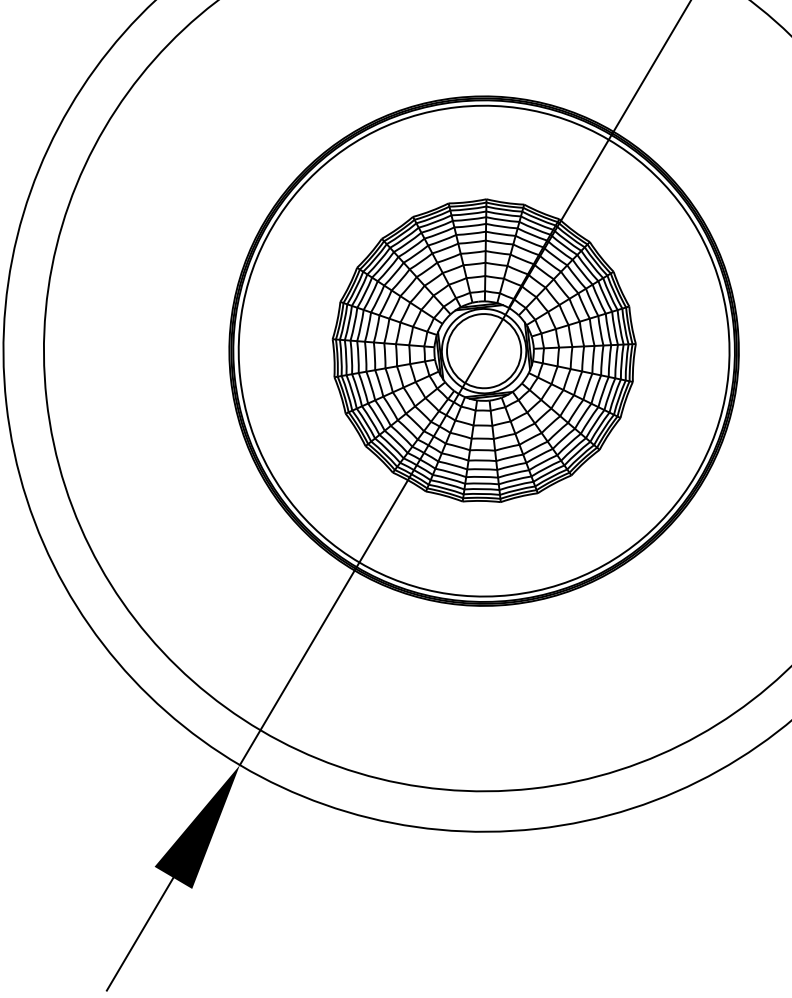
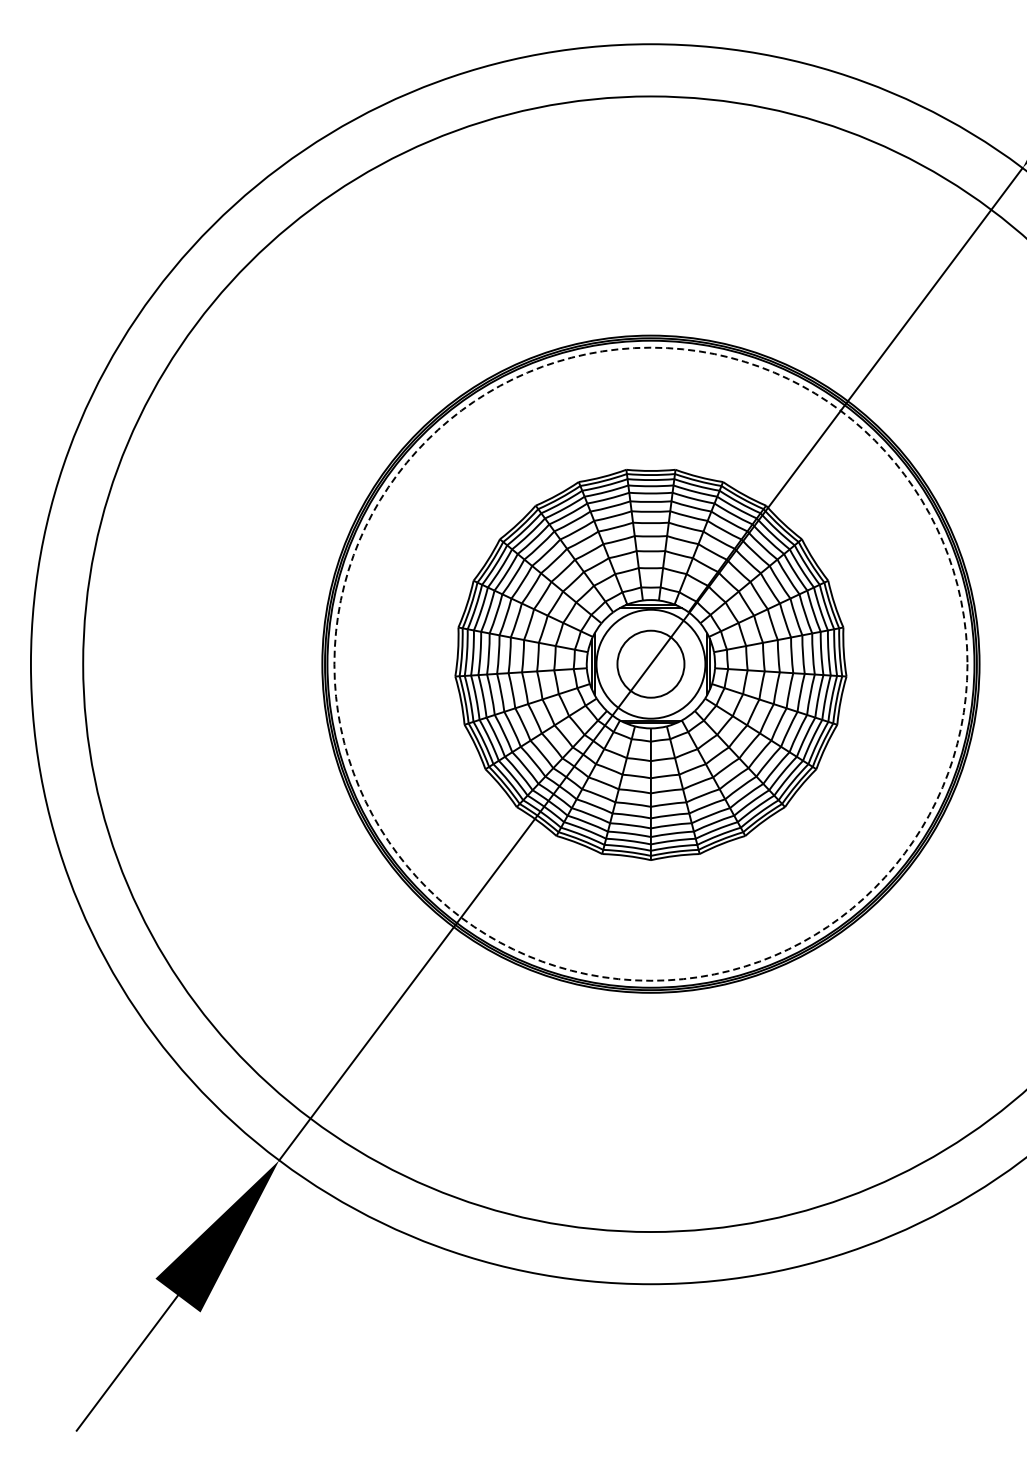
circle: (483, 350) -> (650, 663), solid -> dashed
circle: (483, 351) -> (650, 664), size x0.7

